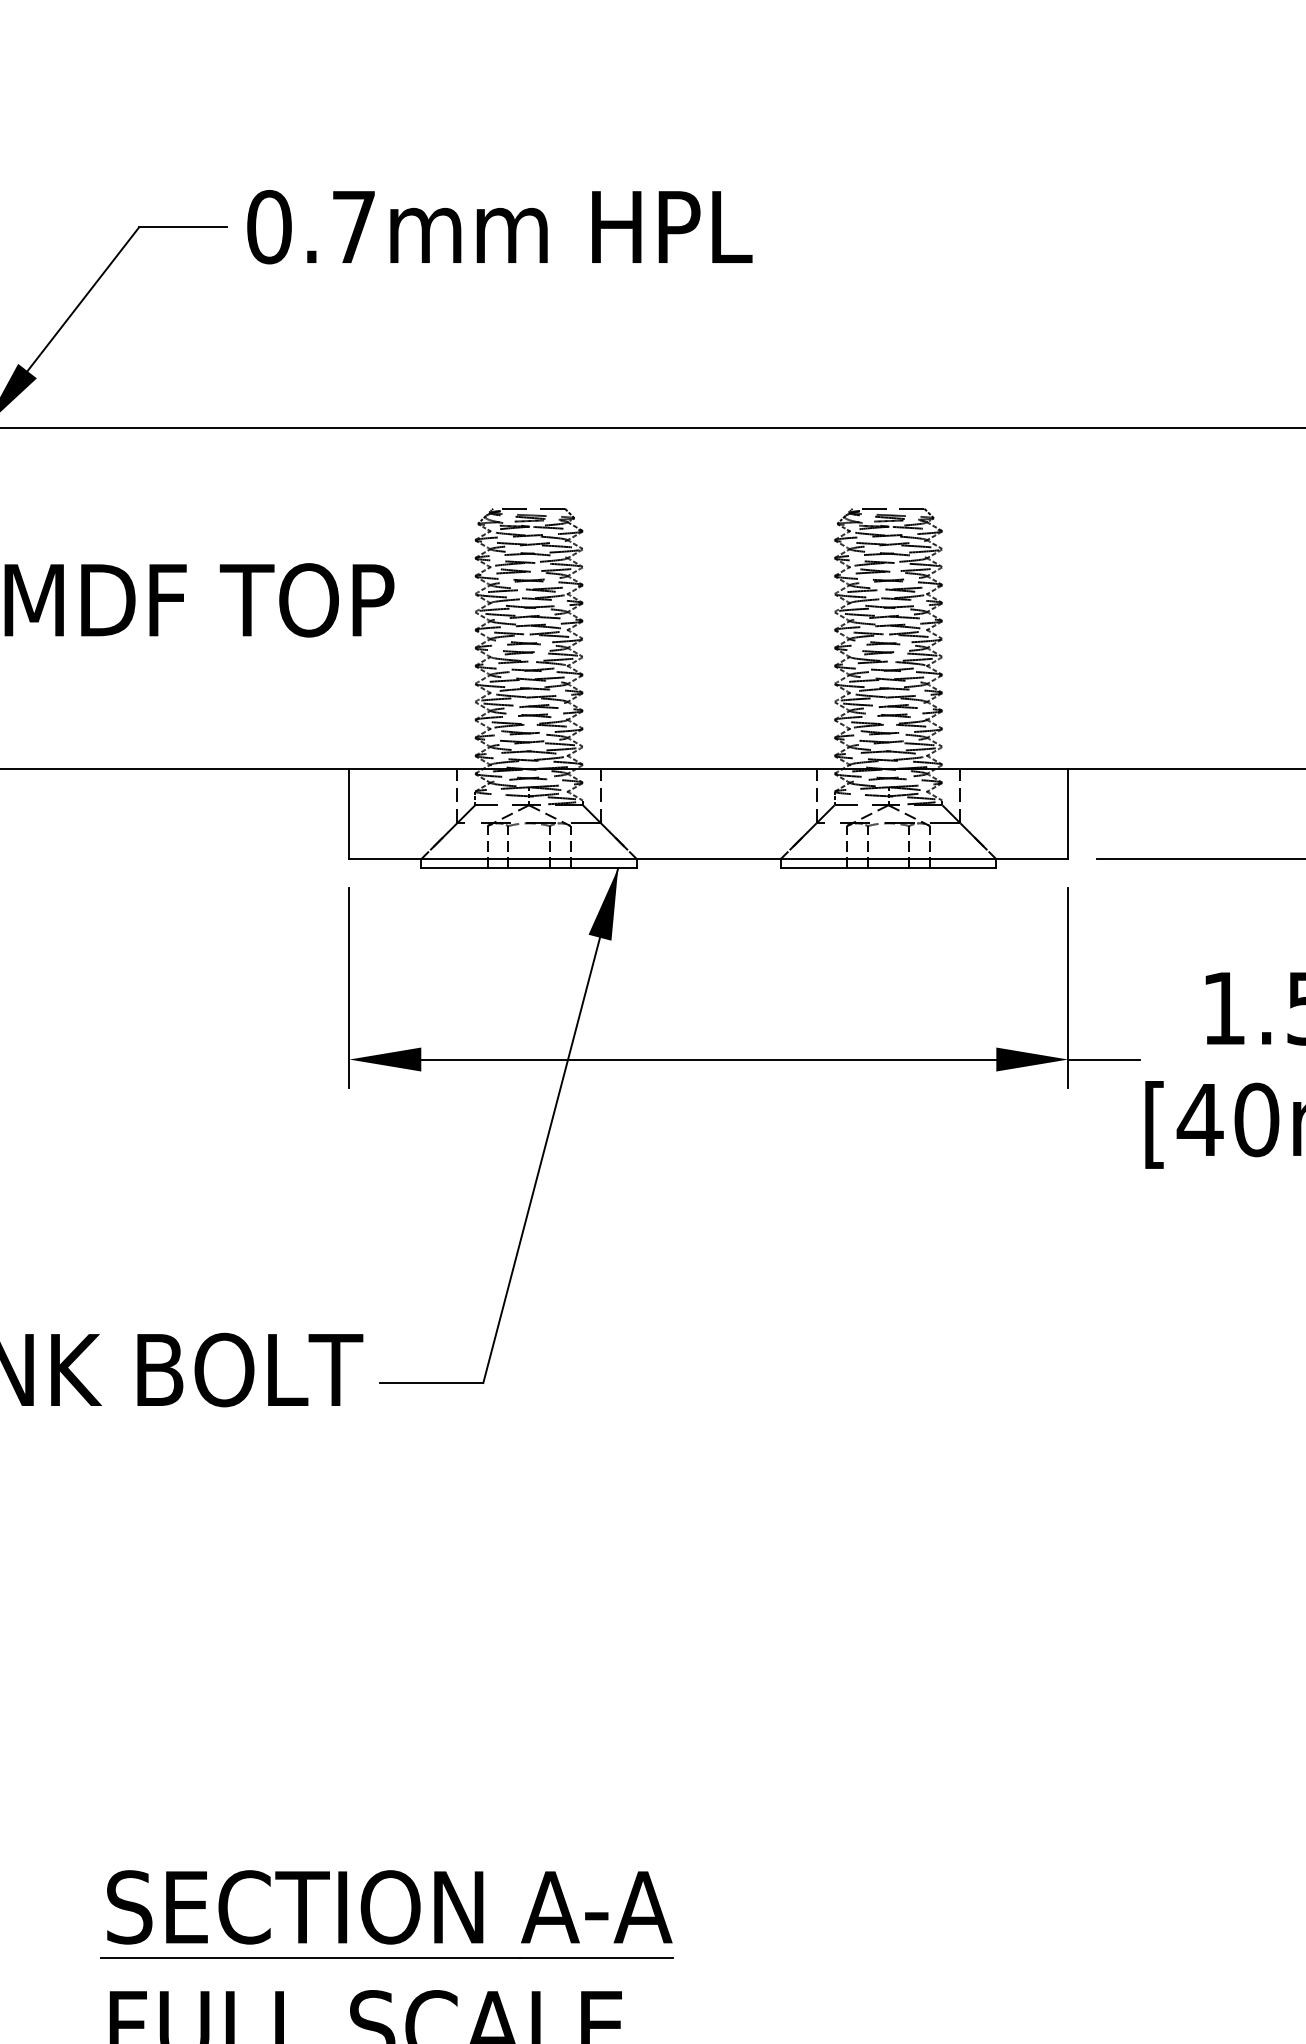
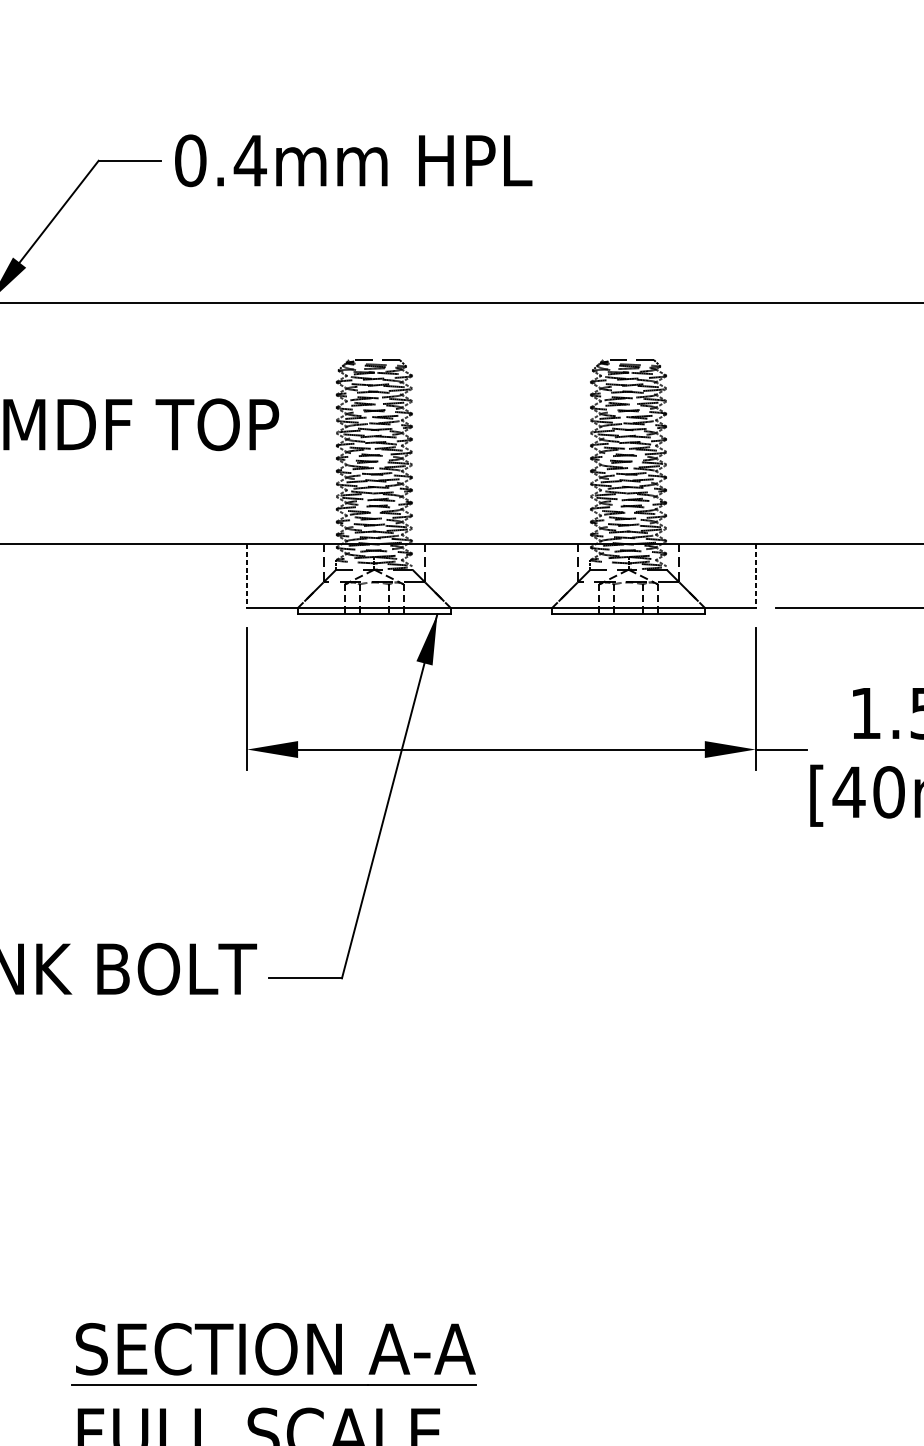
text: (353, 226) -> (250, 160), 0.7mm -> 0.4mm
line: (349, 814) -> (247, 576), solid -> dashed
line: (1068, 814) -> (755, 576), solid -> dashed

